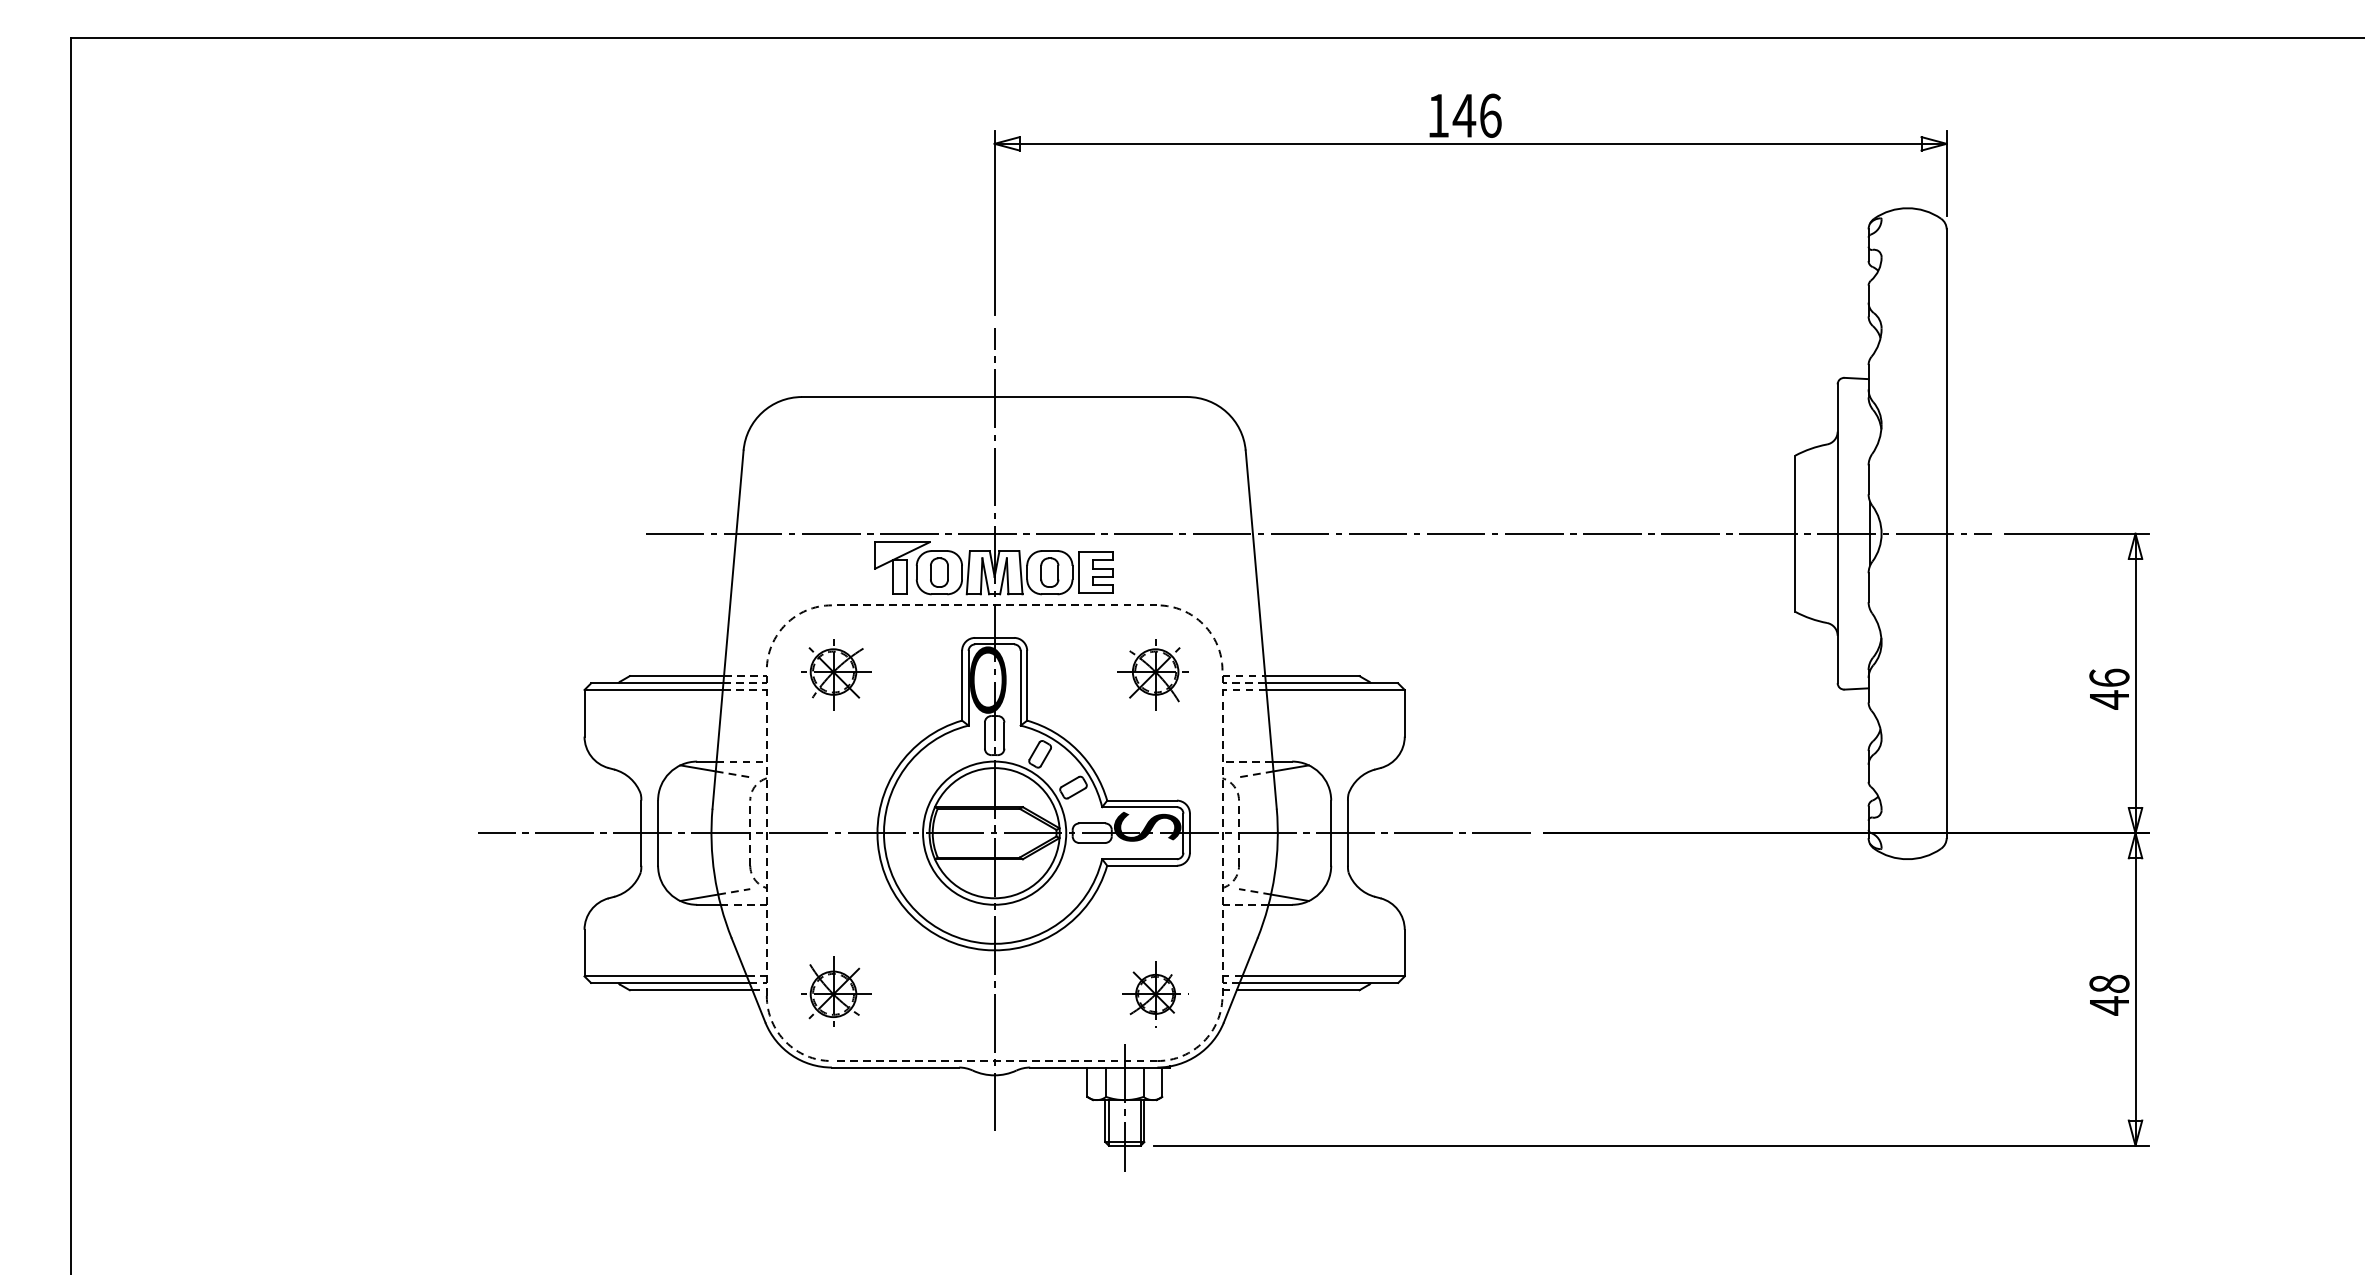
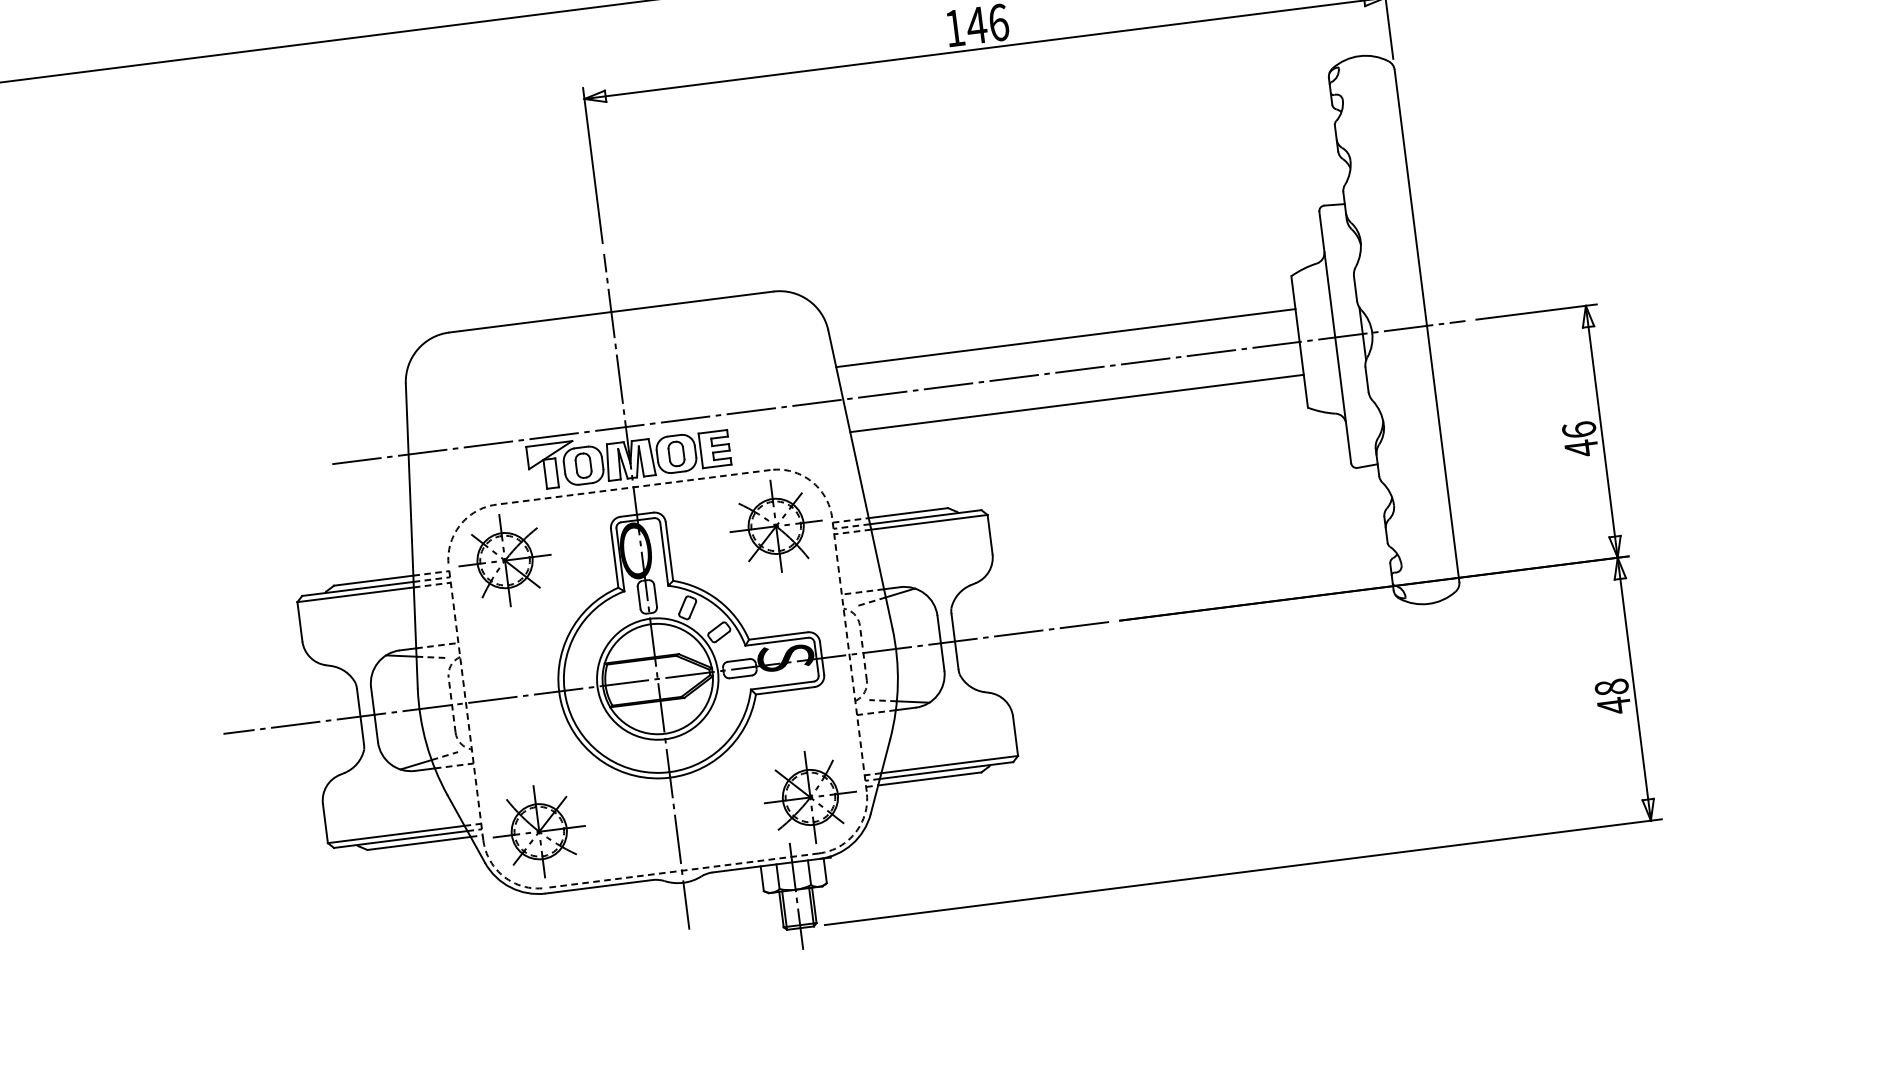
line: (1522, 494) -> (1065, 337), added
line: (1525, 572) -> (1076, 403), added
part: (833, 671) -> (504, 560), size x1.43
part: (1155, 671) -> (775, 525), size x1.43
part: (833, 994) -> (539, 831), size x1.43
part: (1155, 994) -> (810, 797), size x1.67

